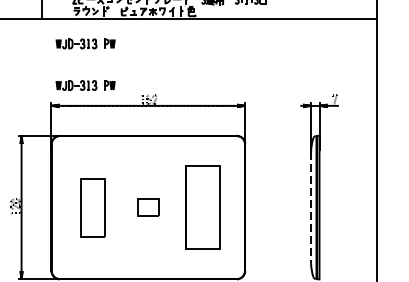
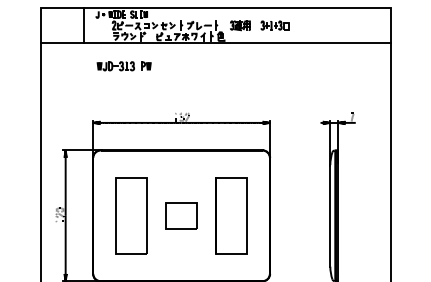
part: (84, 85) -> (123, 104), removed
part: (93, 207) -> (131, 215), size x1.43
part: (148, 207) -> (181, 215), size x1.67
line: (311, 207) -> (330, 215), dashed -> solid

